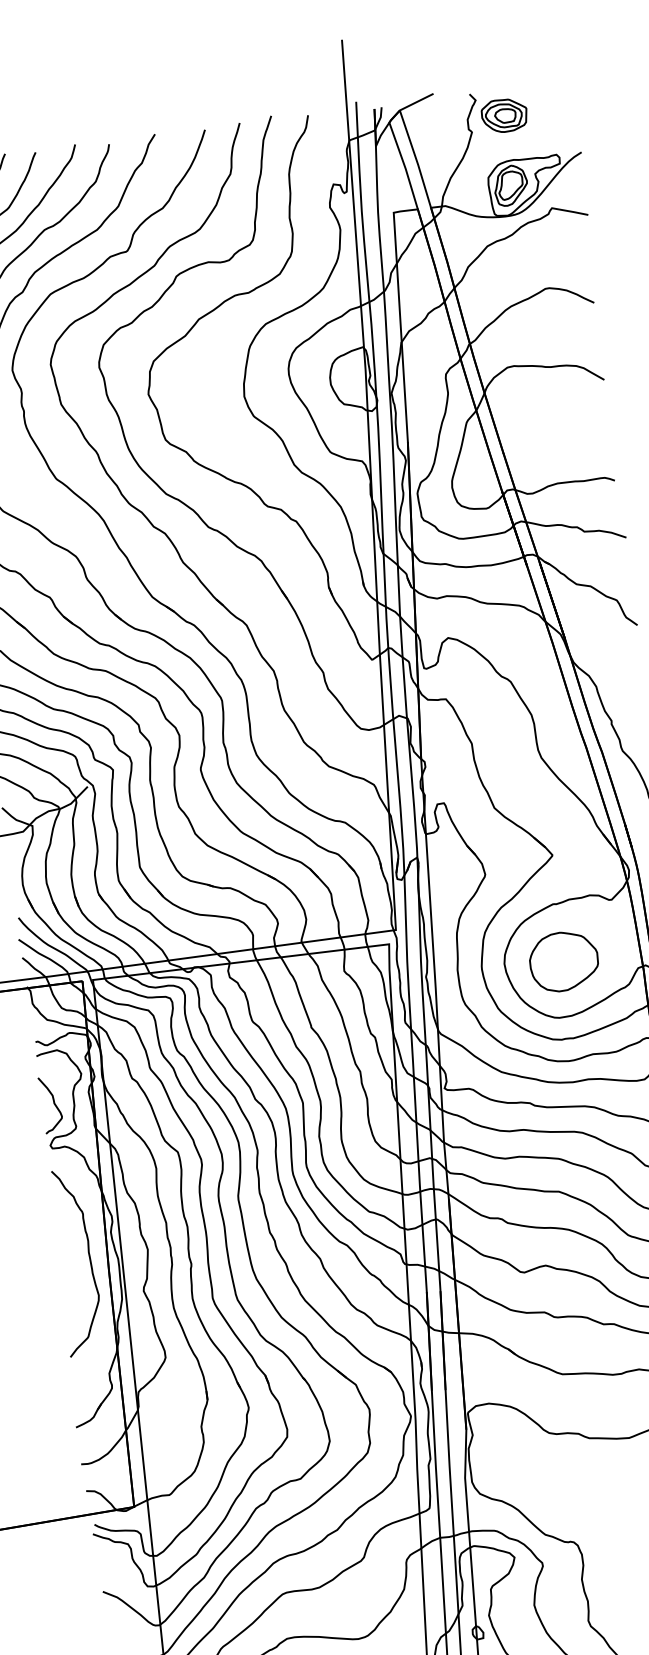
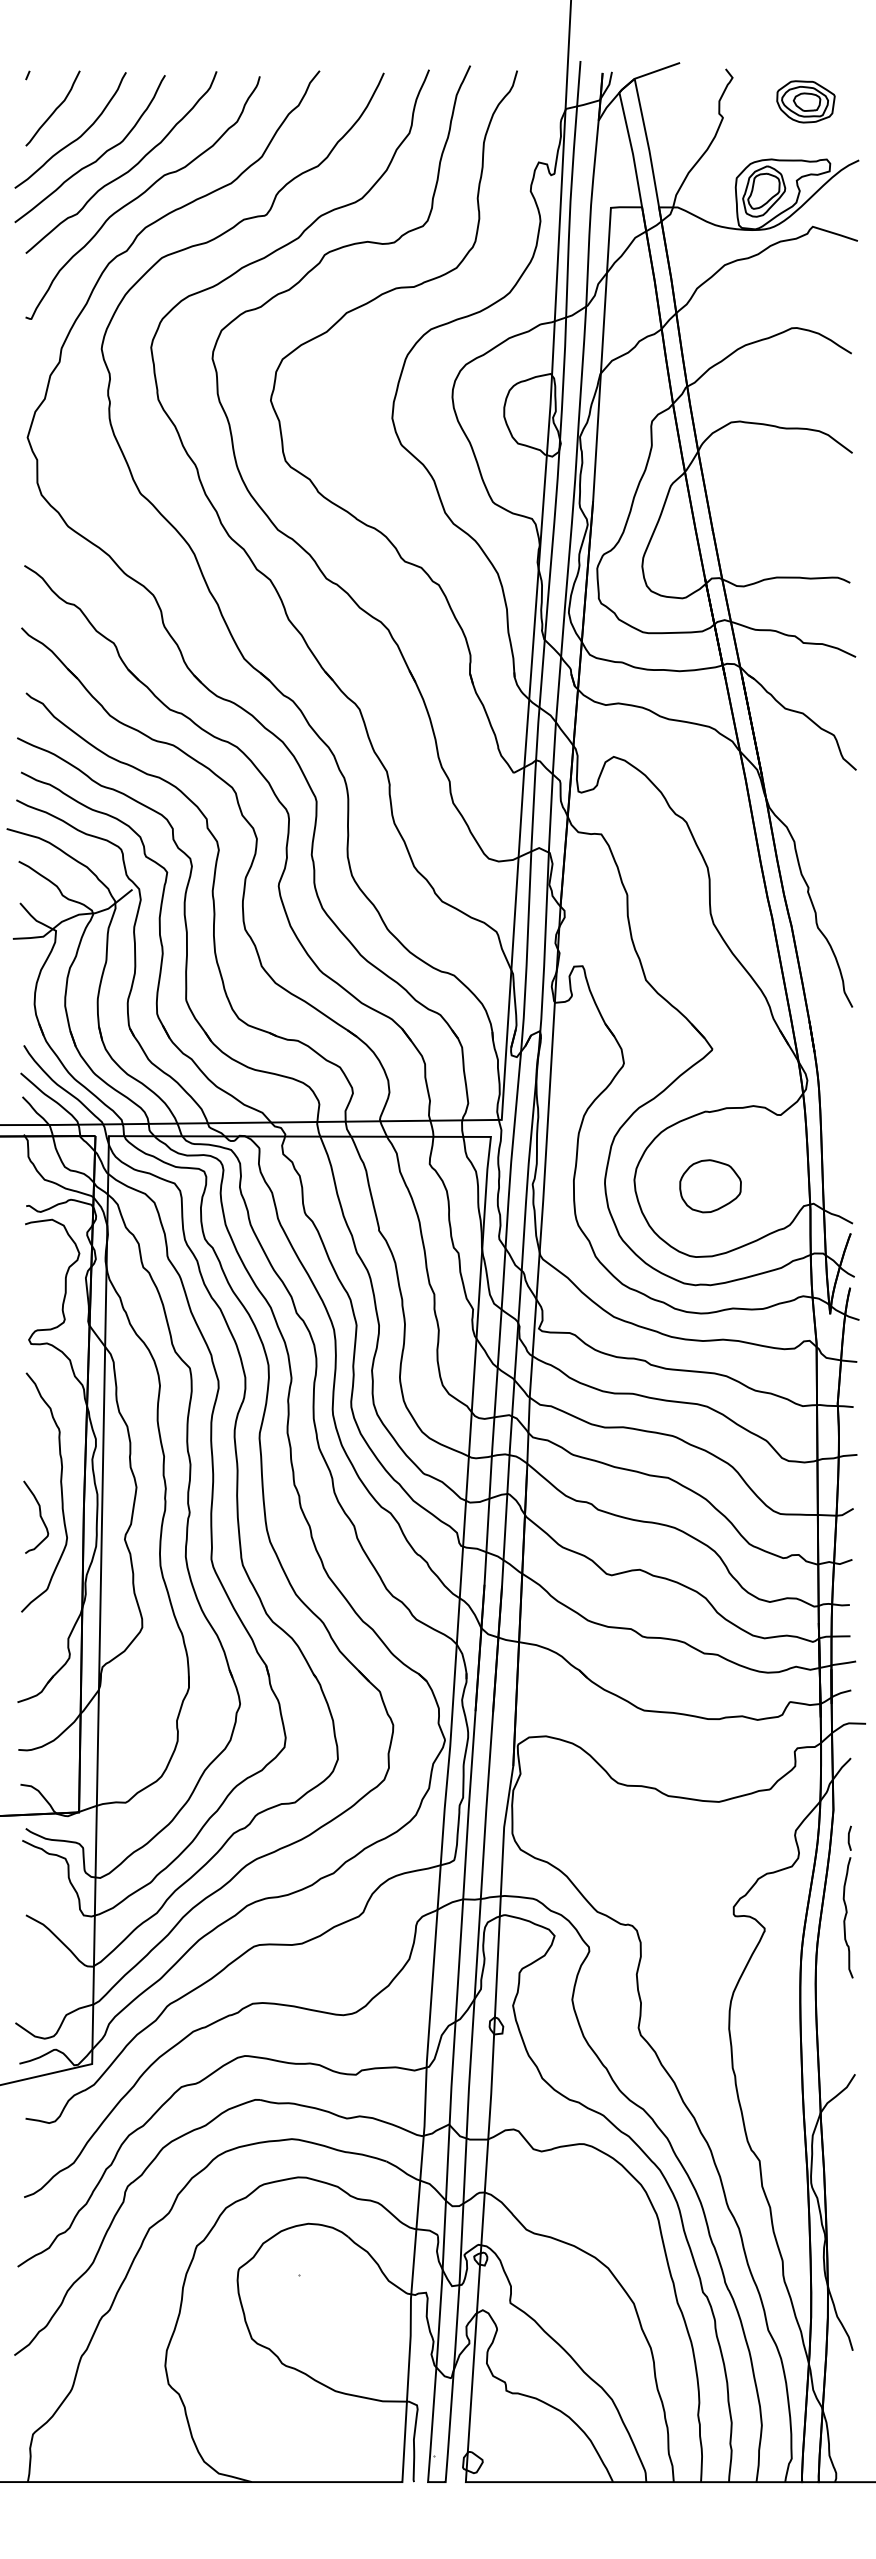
part: (504, 115) -> (805, 101), moved
part: (564, 961) -> (710, 1186), size x0.7
curve: (53, 1103) -> (39, 1516), moved

